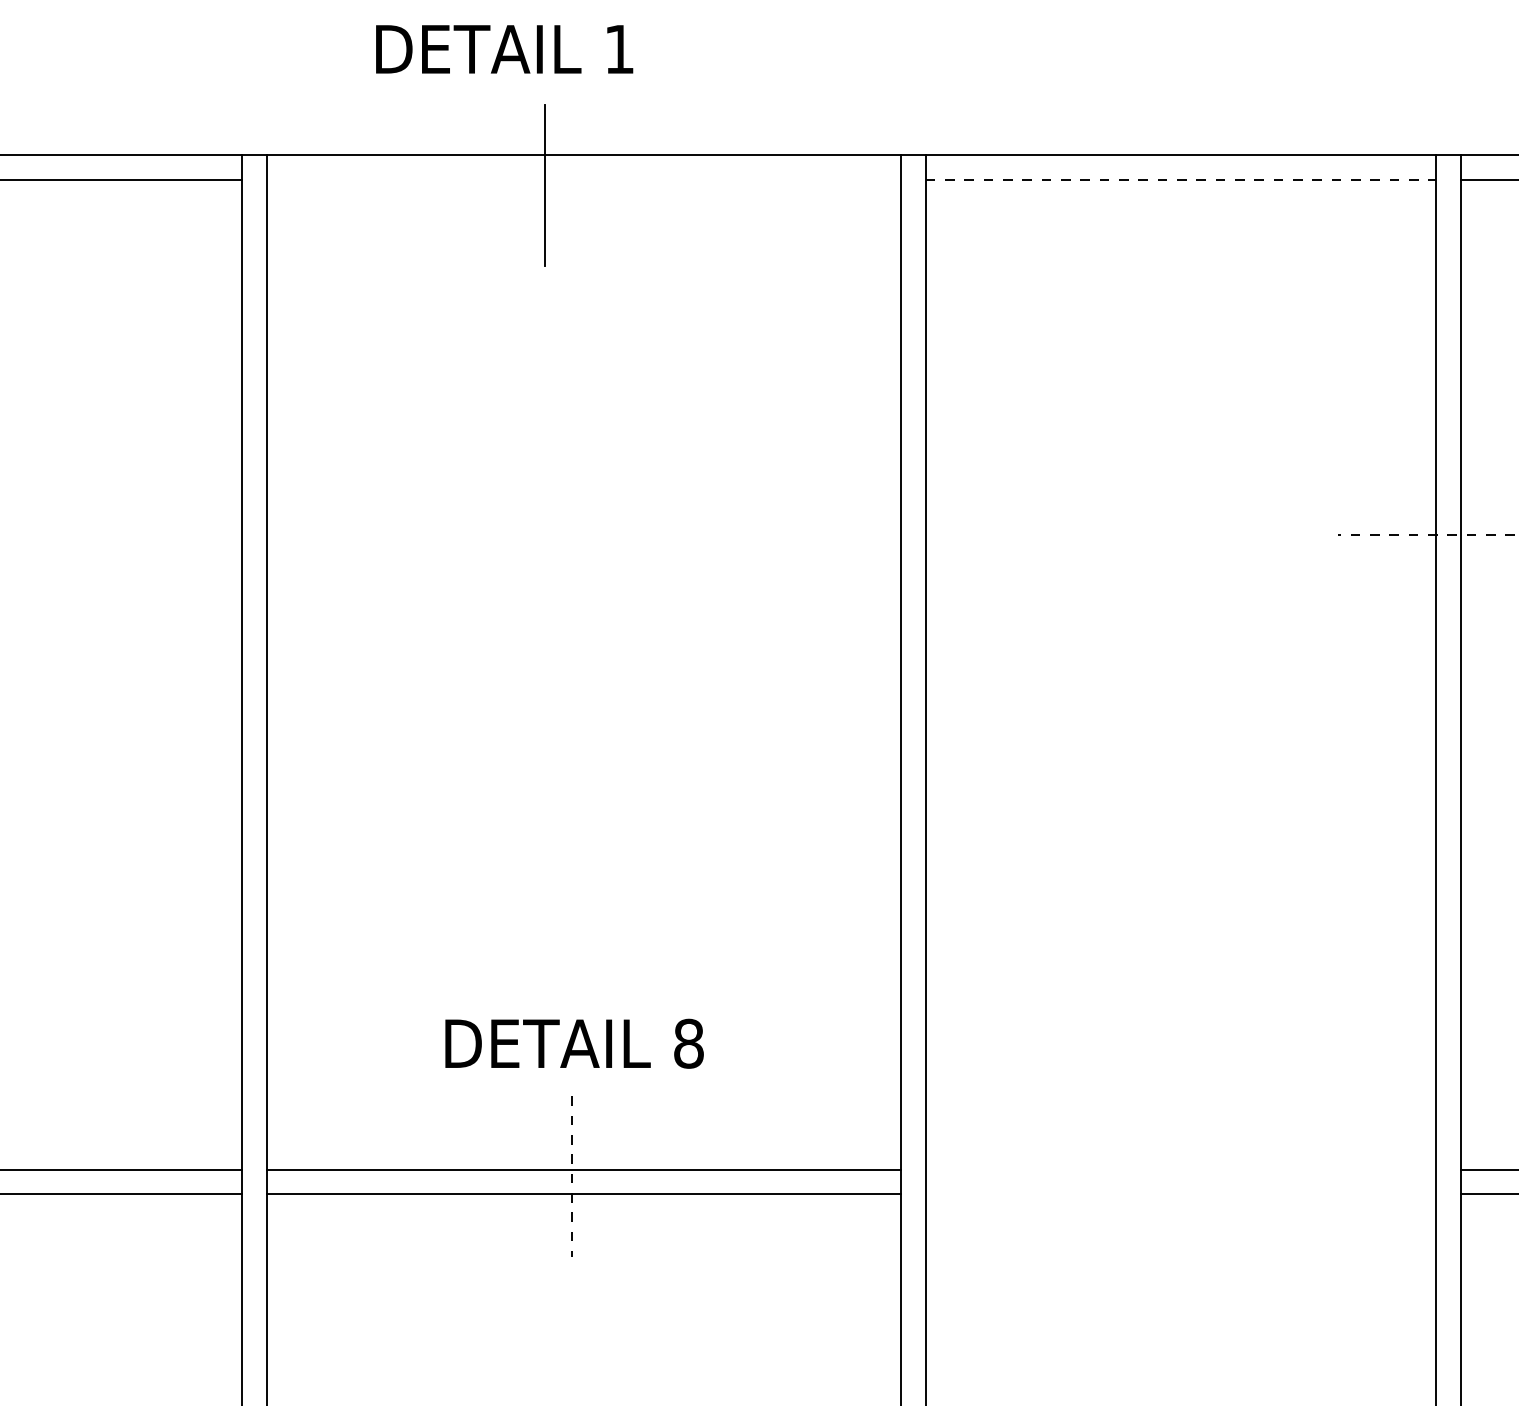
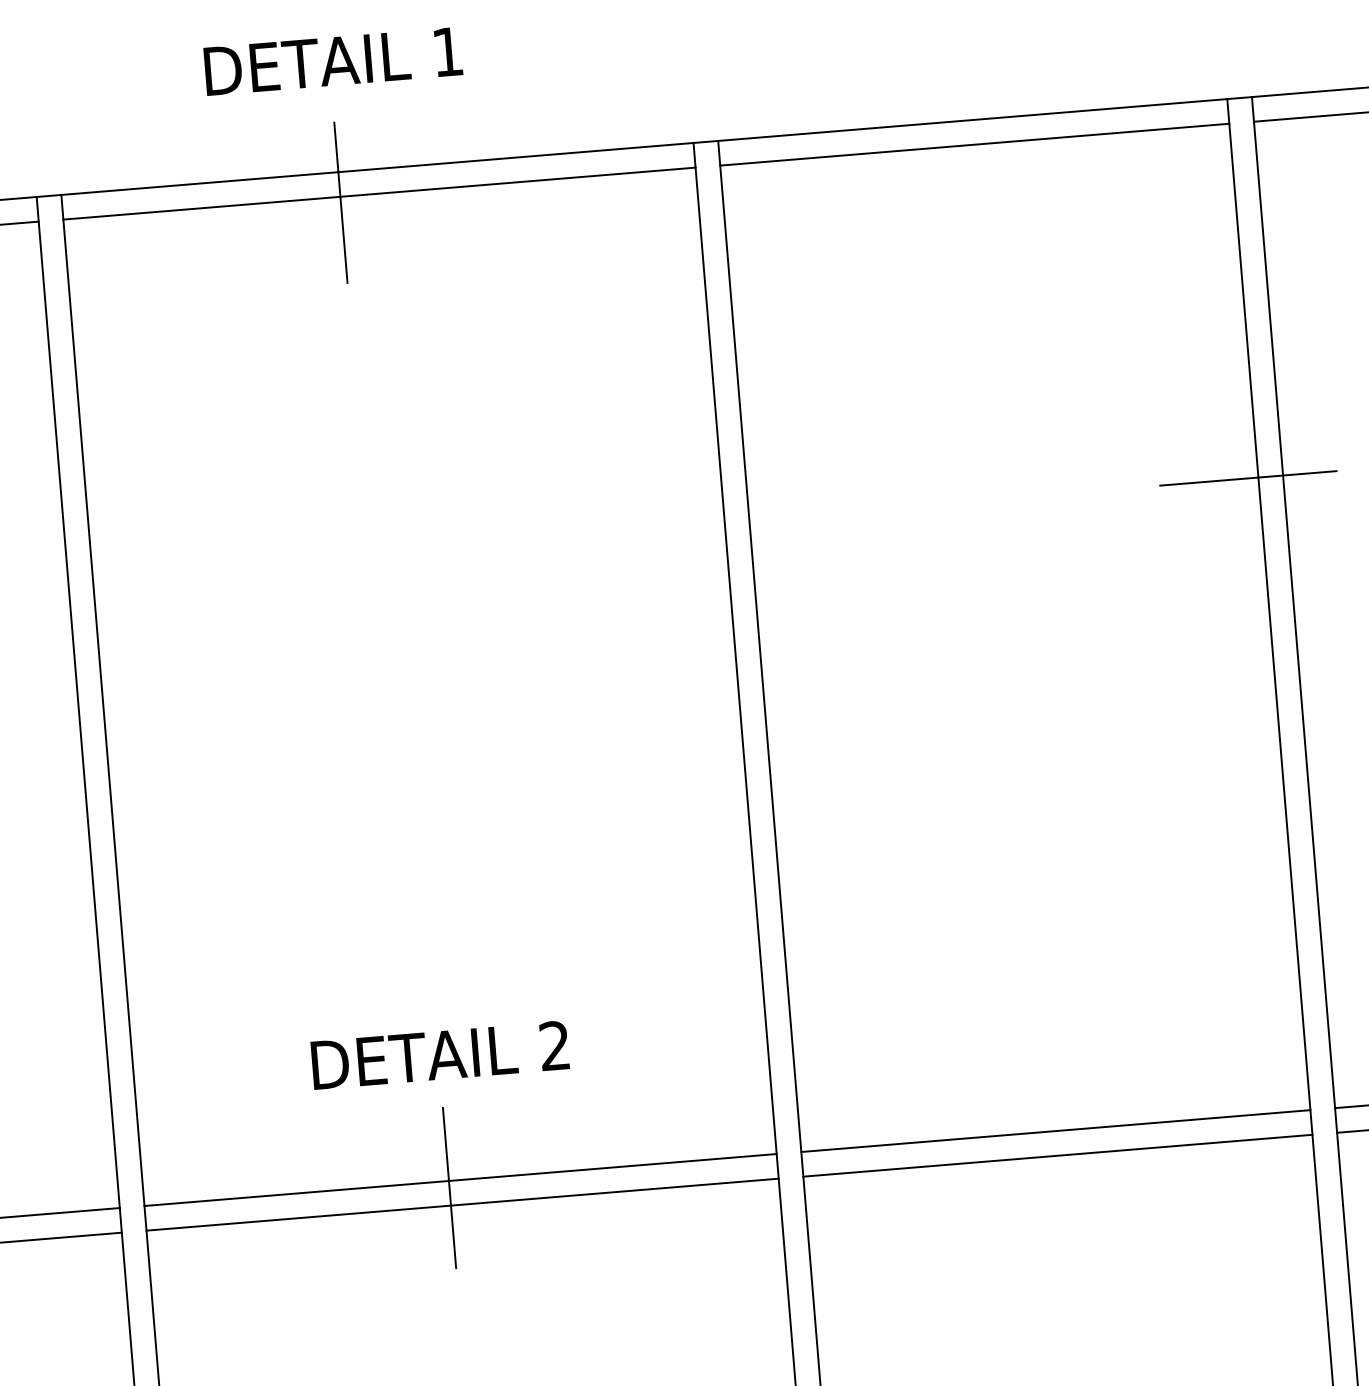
text: (504, 49) -> (333, 61), moved
line: (583, 179) -> (379, 193), added
line: (1181, 179) -> (975, 144), dashed -> solid
line: (1425, 534) -> (1247, 478), dashed -> solid
text: (688, 1043) -> (554, 1045), 8 -> 2
line: (1180, 1169) -> (1055, 1131), added
line: (572, 1177) -> (449, 1188), dashed -> solid
line: (1180, 1194) -> (1057, 1155), added

